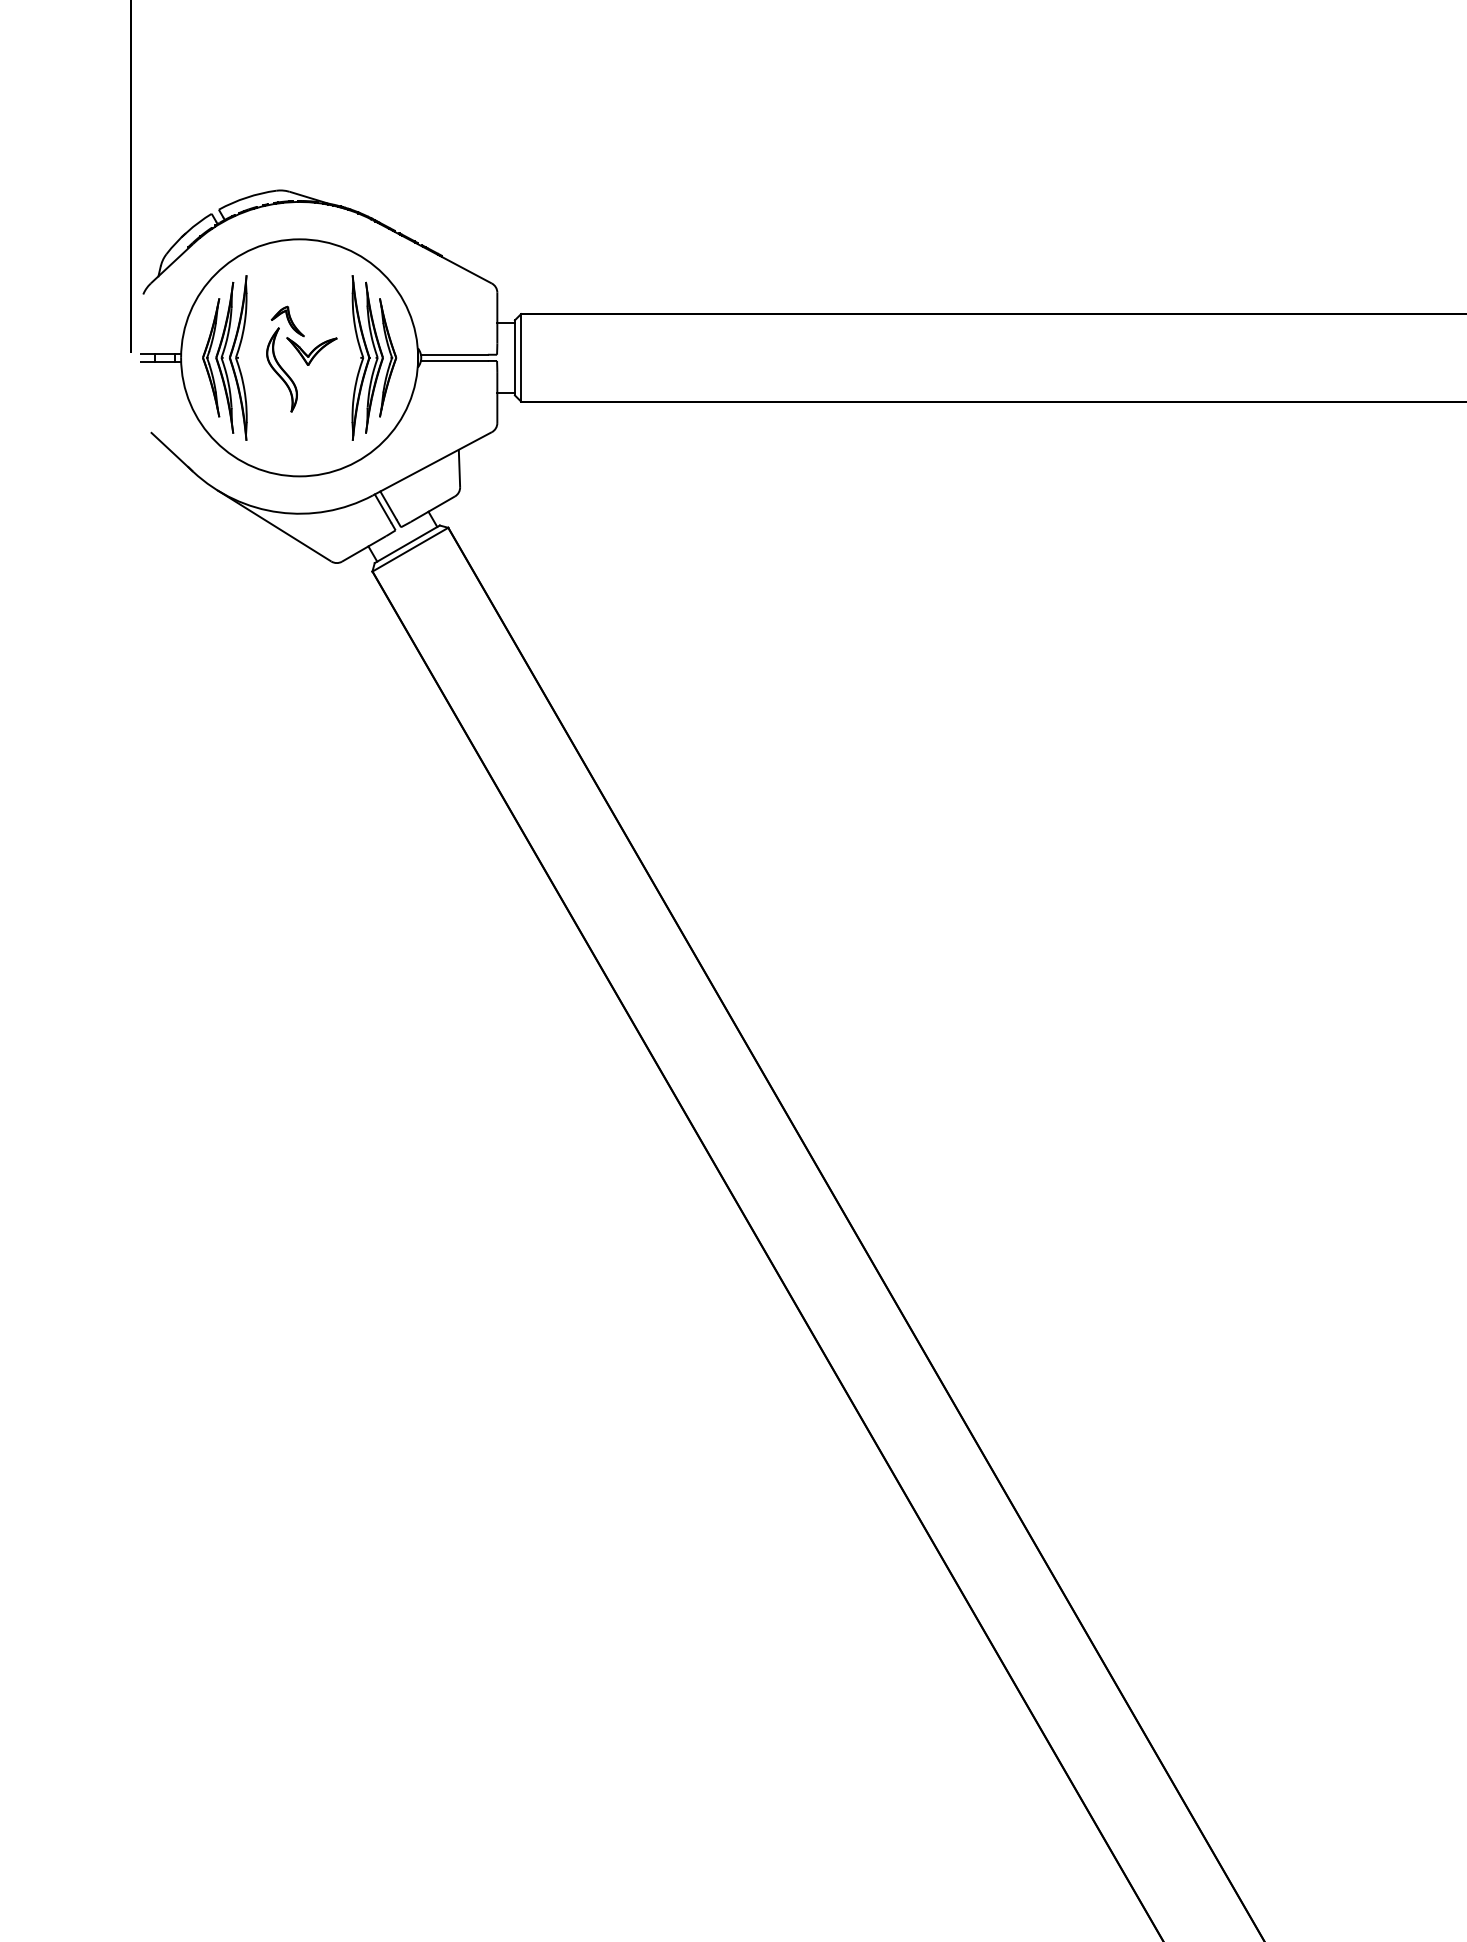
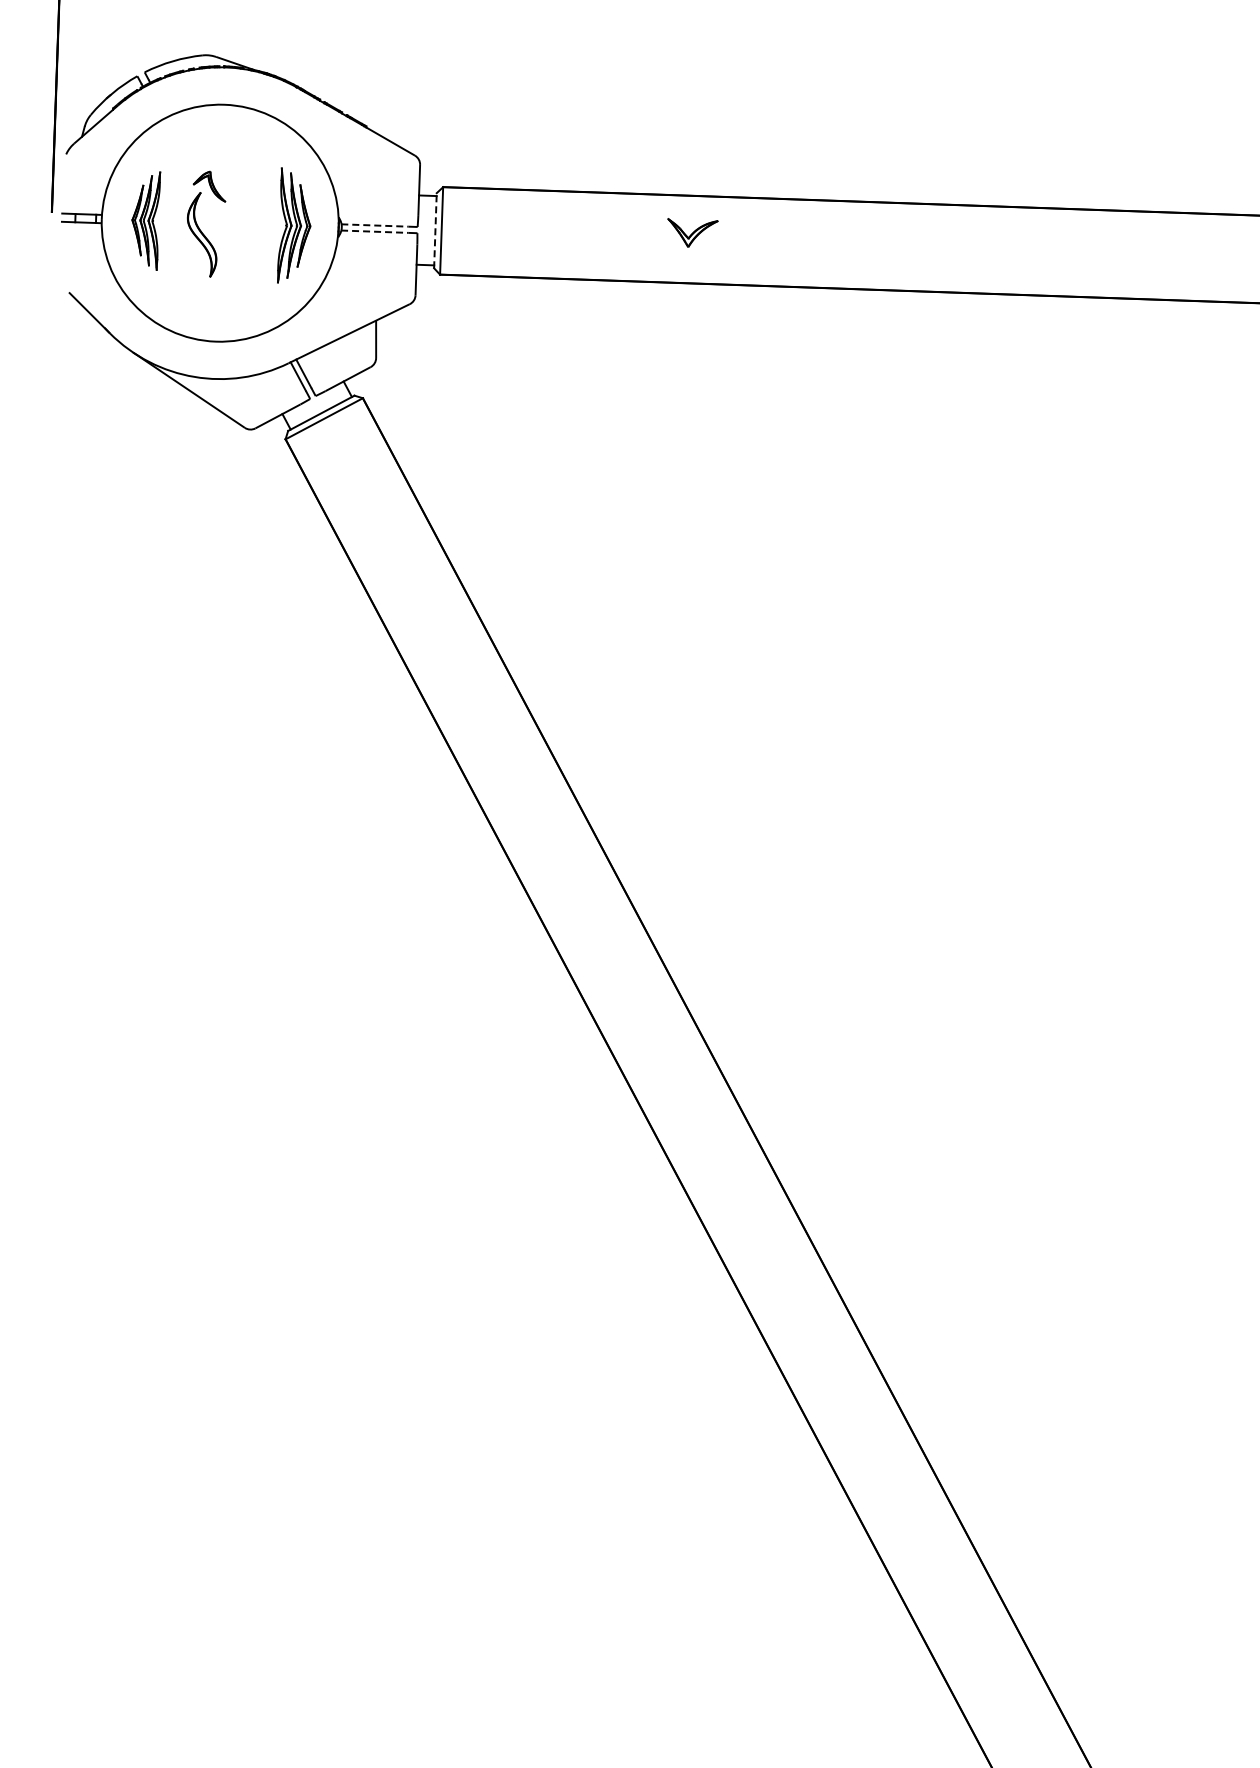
part: (311, 351) -> (692, 233), moved
line: (454, 354) -> (375, 225), solid -> dashed
part: (224, 357) -> (145, 220), size x0.6
part: (374, 357) -> (295, 225), size x0.7
line: (514, 357) -> (435, 230), solid -> dashed
line: (454, 360) -> (374, 231), solid -> dashed

